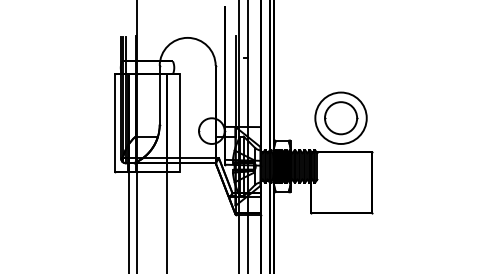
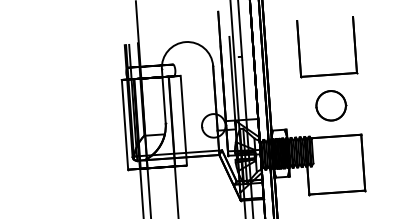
part: (341, 83) -> (329, 73), added
circle: (340, 118) -> (330, 106), size x0.62

